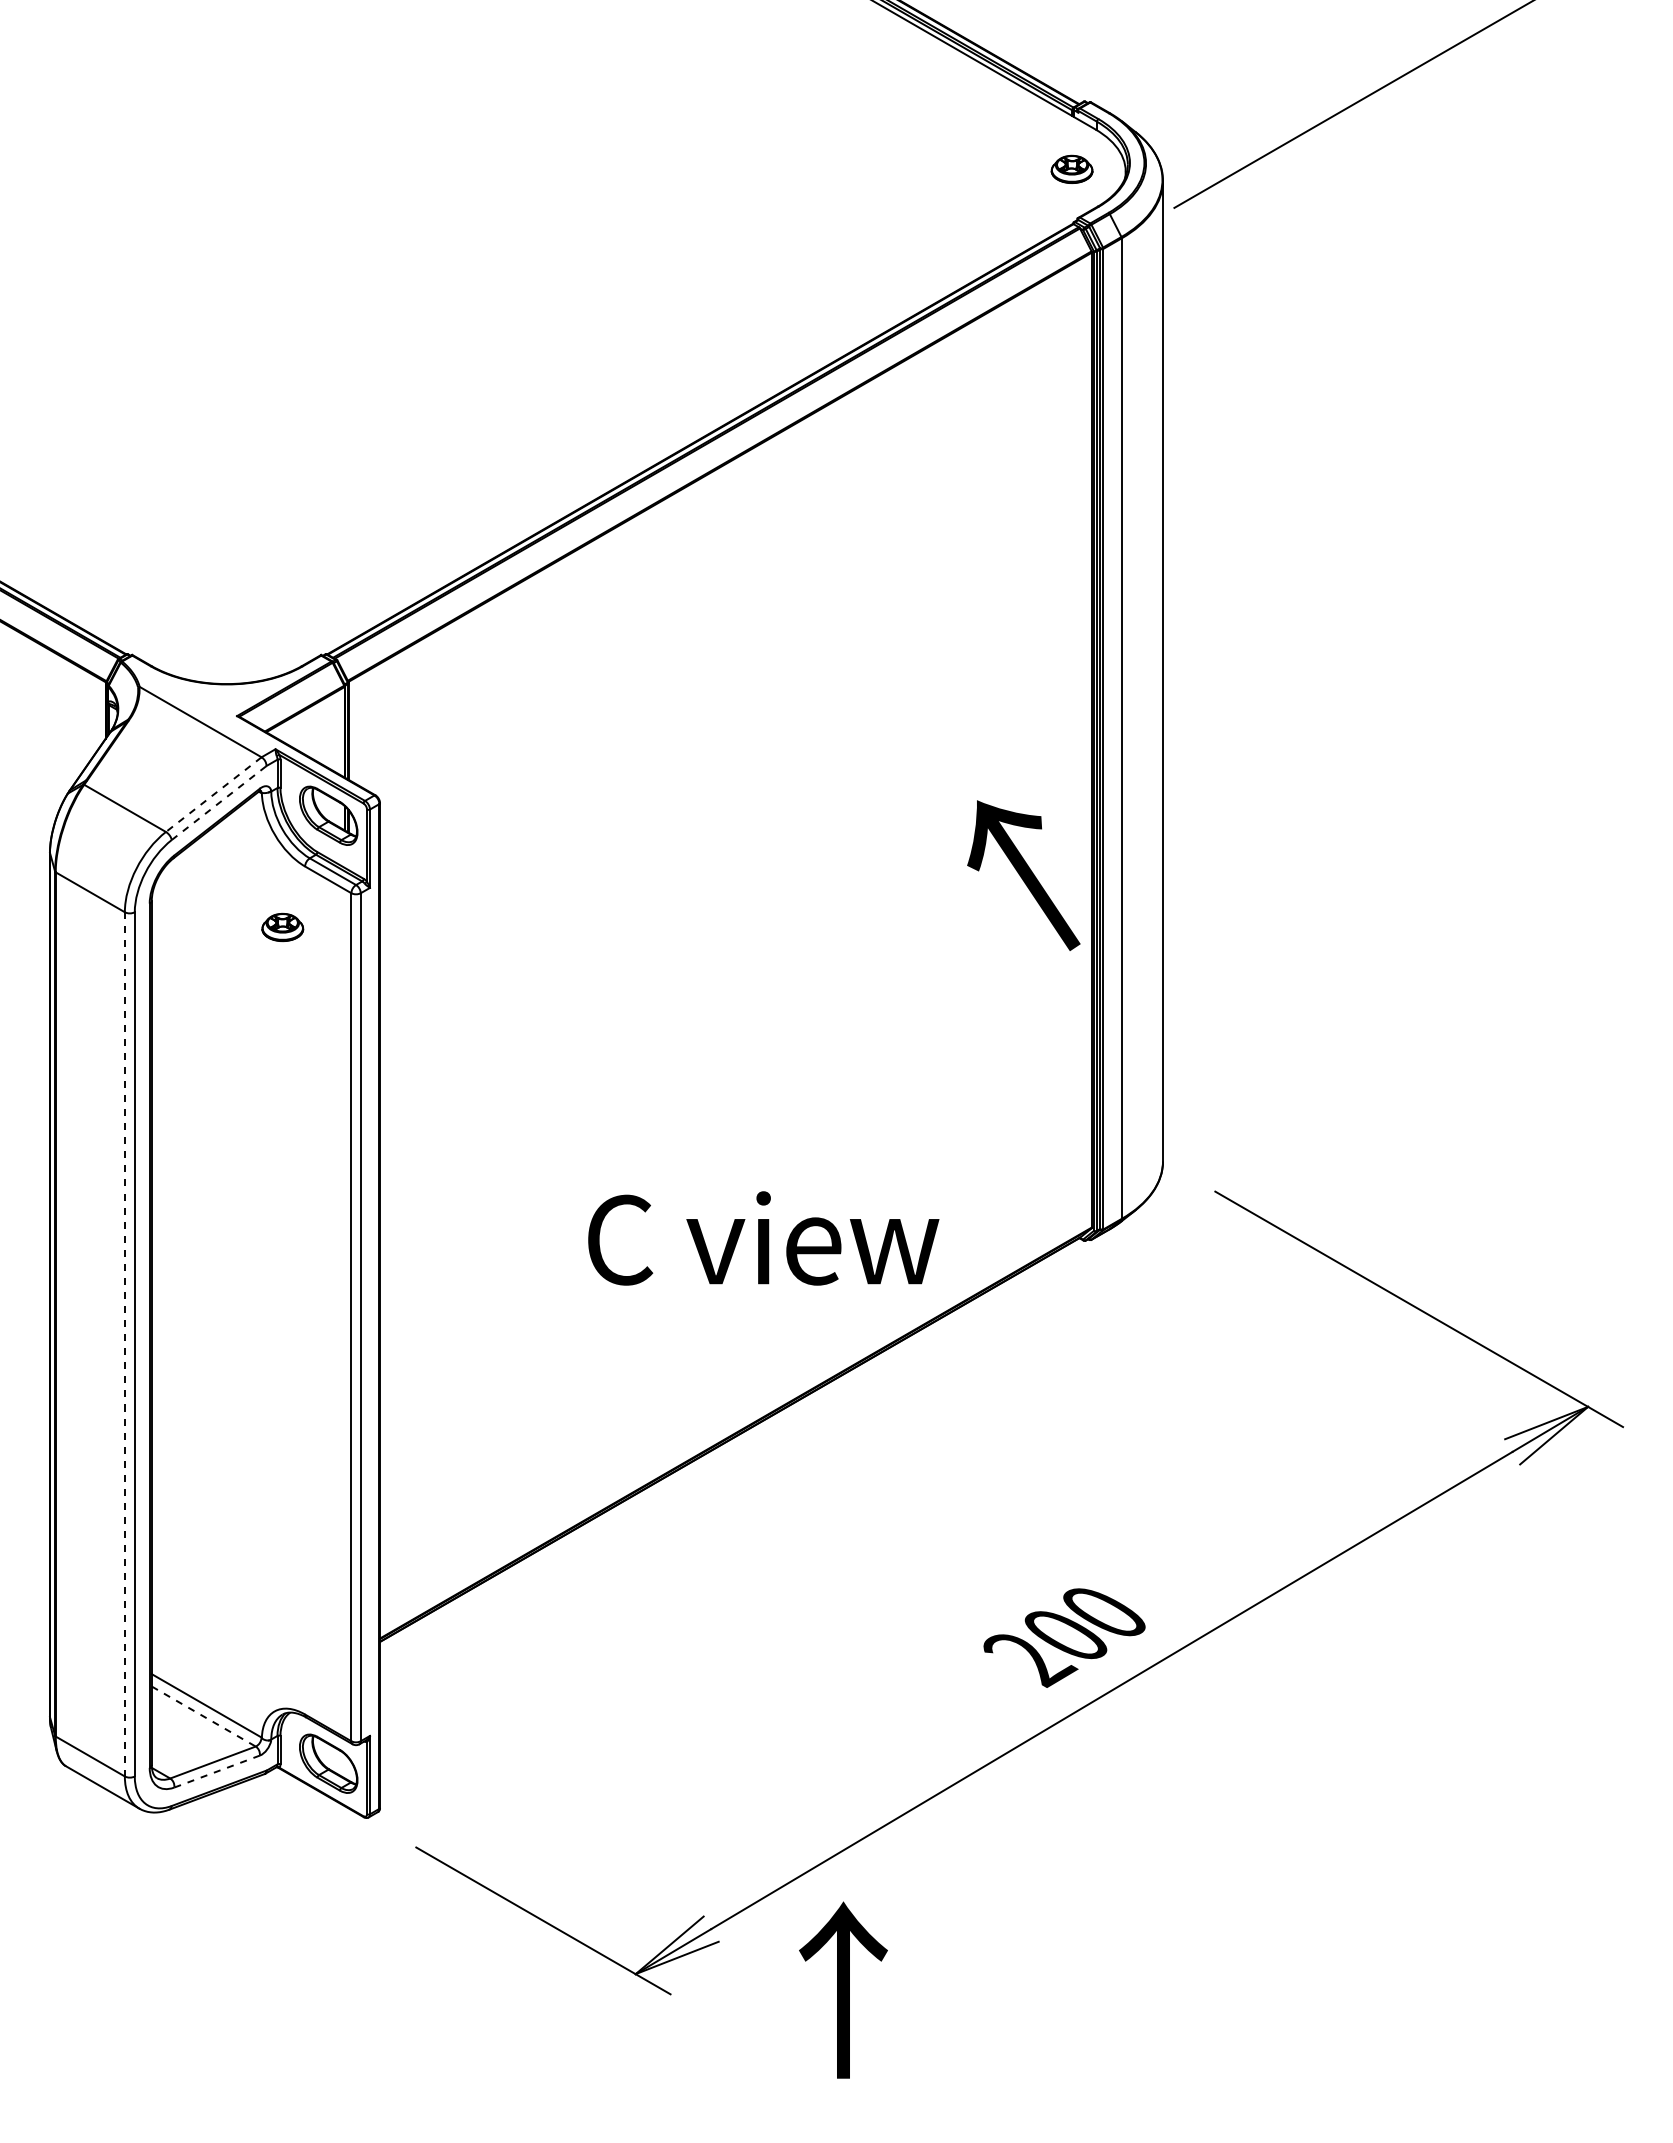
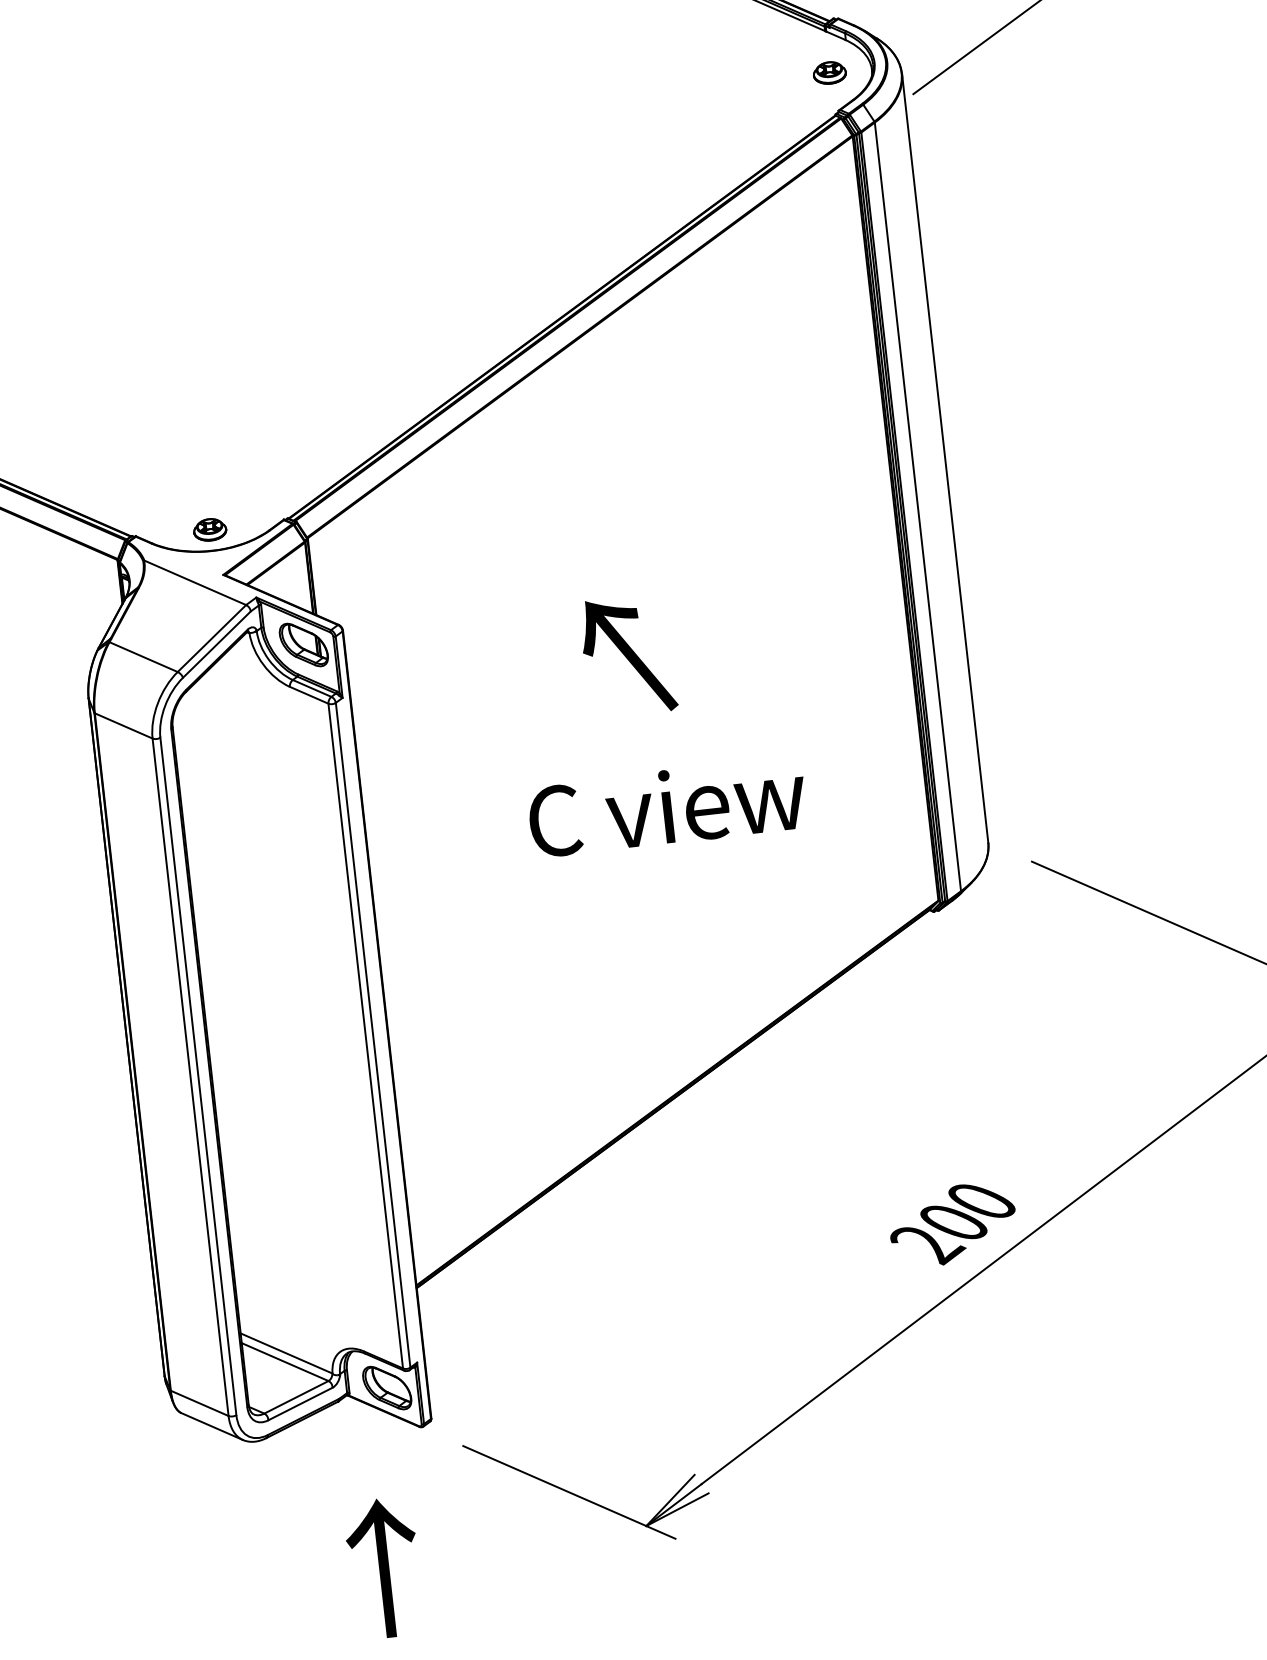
line: (213, 794) -> (211, 638), dashed -> solid
line: (219, 802) -> (217, 644), dashed -> solid
text: (1023, 875) -> (628, 656), moved
part: (282, 926) -> (209, 529), moved
text: (763, 1238) -> (667, 807), moved
line: (124, 1344) -> (190, 1077), dashed -> solid
line: (204, 1716) -> (285, 1361), dashed -> solid
line: (217, 1771) -> (300, 1403), dashed -> solid
text: (843, 1989) -> (384, 1567), moved

